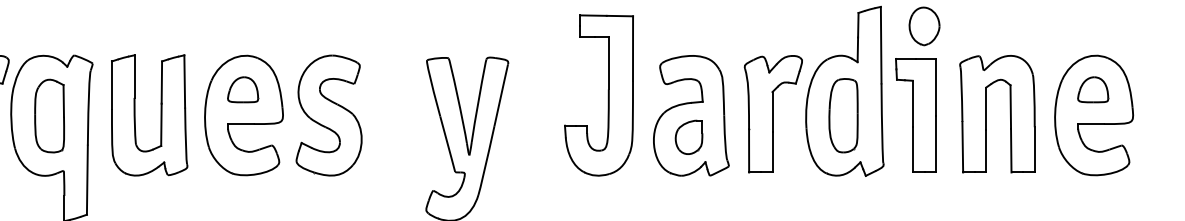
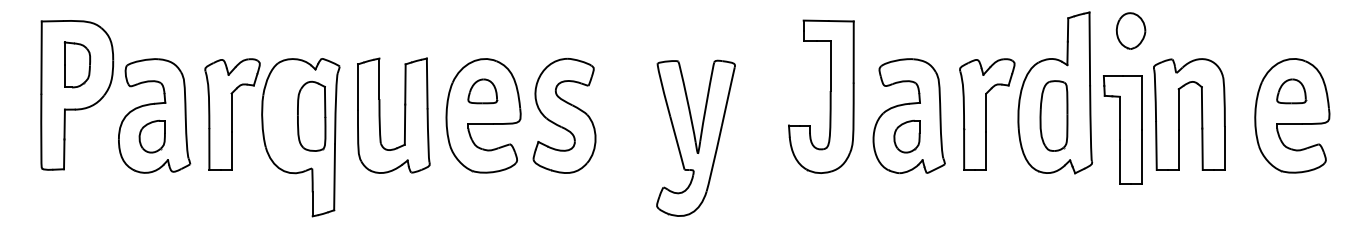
part: (987, 114) -> (1179, 114), moved
part: (49, 115) -> (311, 115), moved
part: (915, 115) -> (1122, 129), moved

